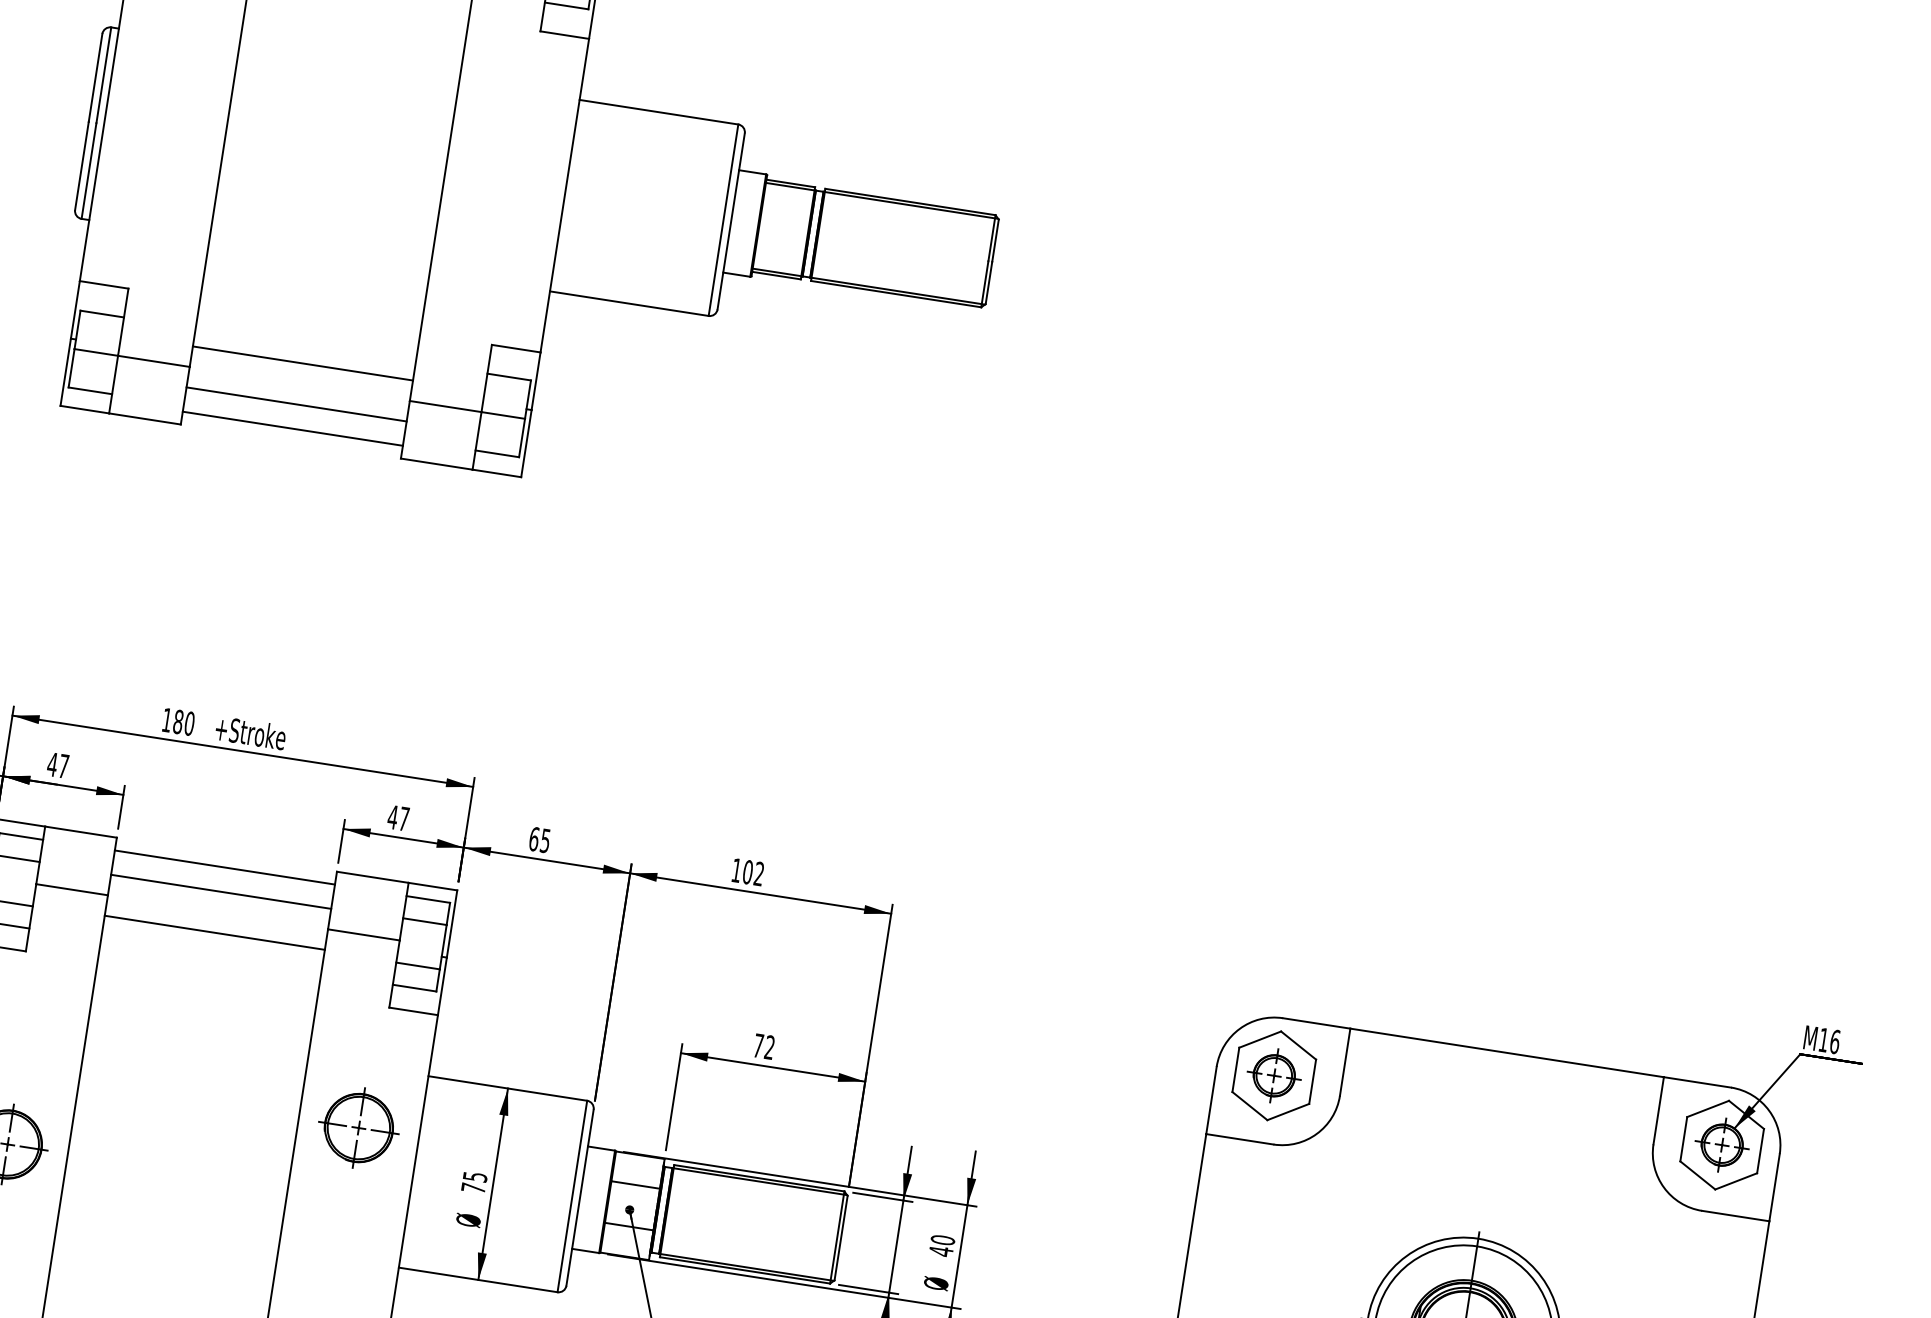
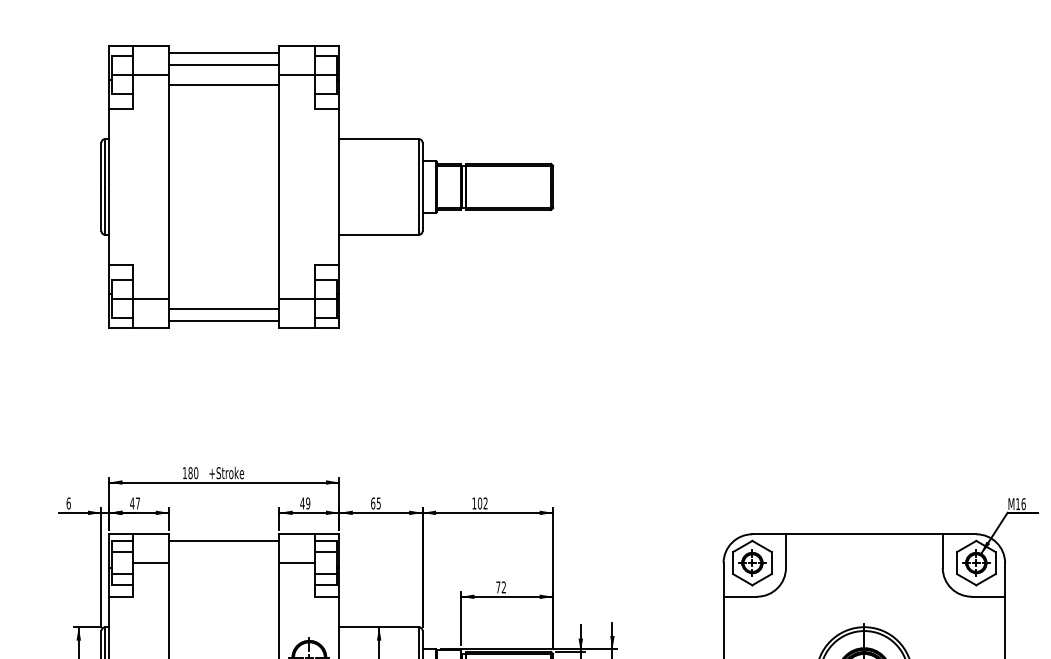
line: (303, 363) -> (224, 288), removed
text: (404, 819) -> (308, 503), 47 -> 49
line: (221, 891) -> (224, 552), removed
line: (215, 933) -> (224, 573), removed

